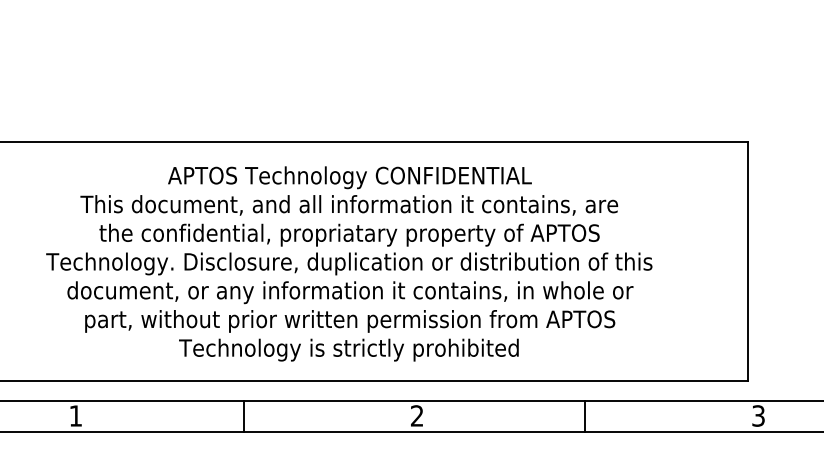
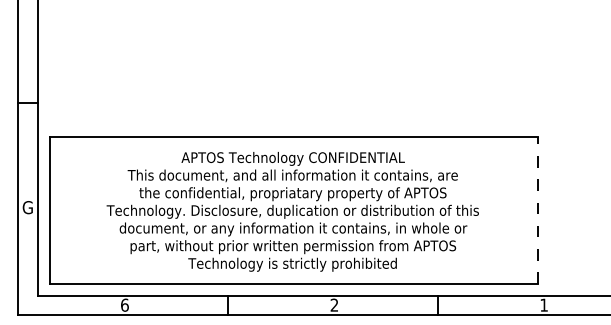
line: (747, 260) -> (537, 209), solid -> dashed
text: (75, 414) -> (124, 304), 1 -> 6
text: (757, 414) -> (543, 304), 3 -> 1

